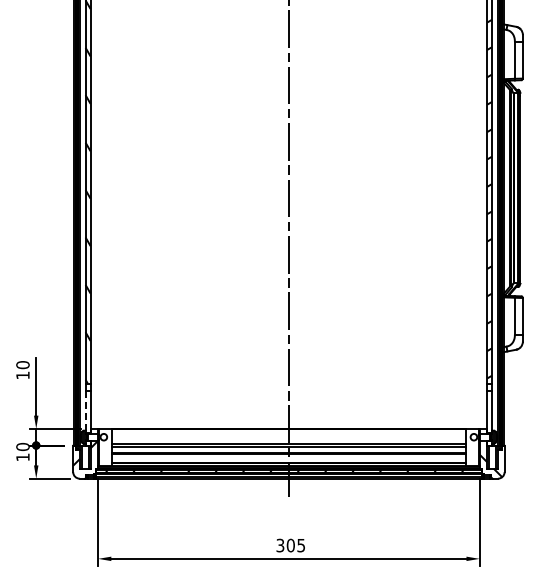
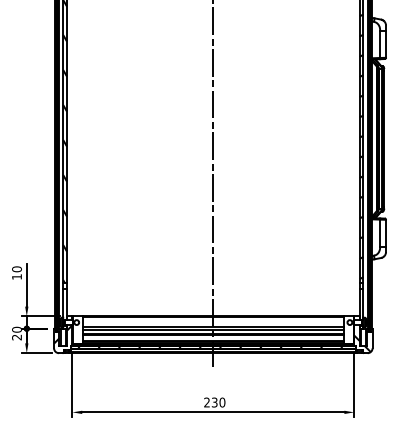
line: (85, 410) -> (63, 302), dashed -> solid
text: (22, 457) -> (16, 337), 10 -> 20
text: (290, 545) -> (214, 402), 305 -> 230

